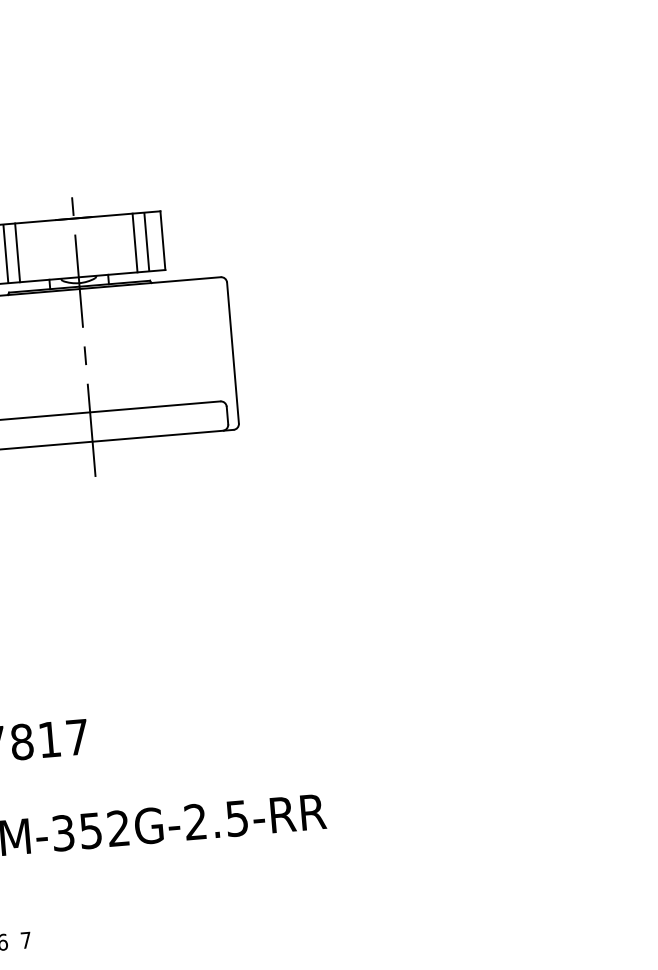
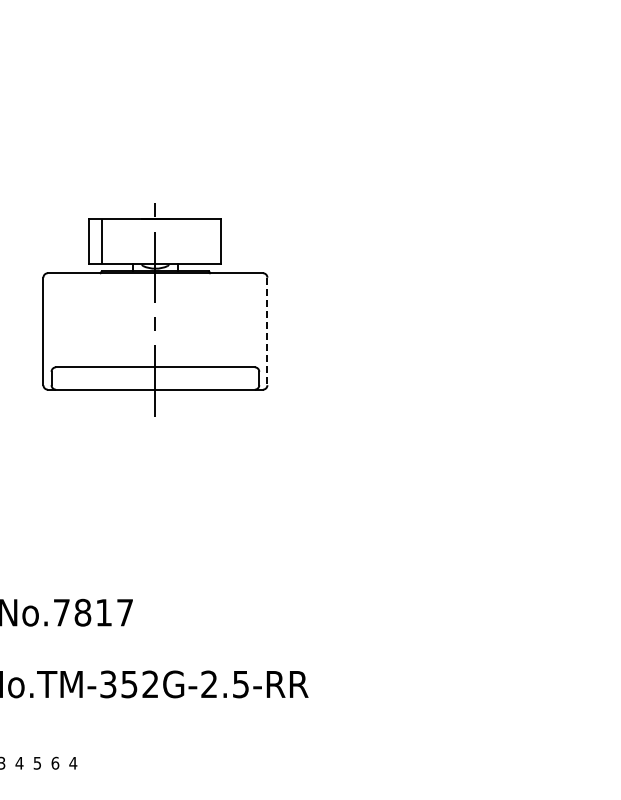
line: (147, 241) -> (209, 241), removed
line: (135, 242) -> (200, 241), removed
line: (17, 252) -> (110, 241), removed
line: (233, 353) -> (267, 331), solid -> dashed
text: (26, 940) -> (73, 763), 7 -> 4

